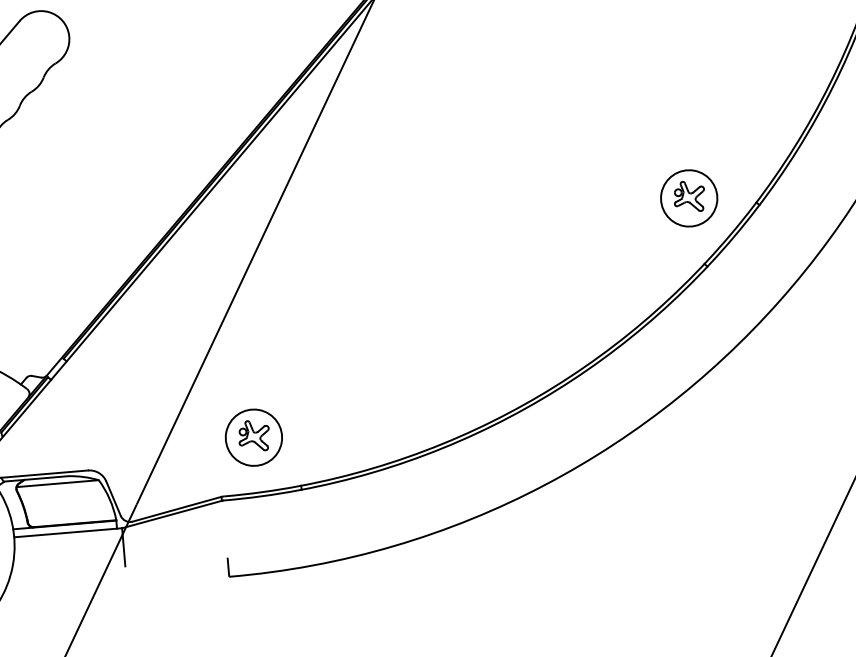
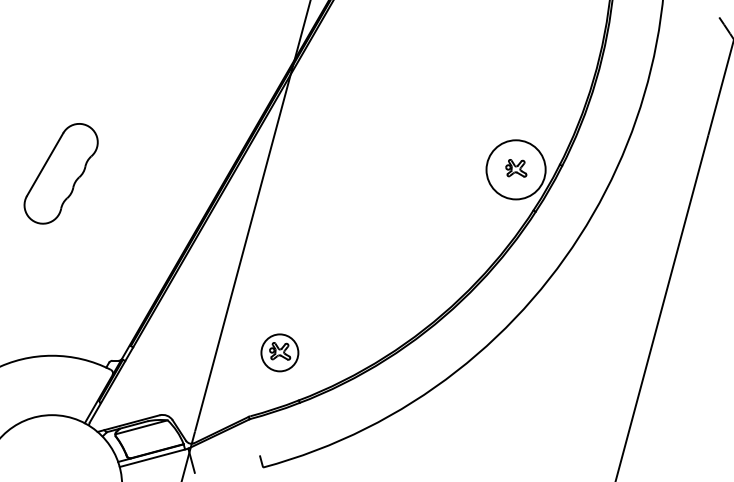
circle: (688, 197) -> (515, 169), size x1.6
part: (253, 437) -> (279, 352), moved

